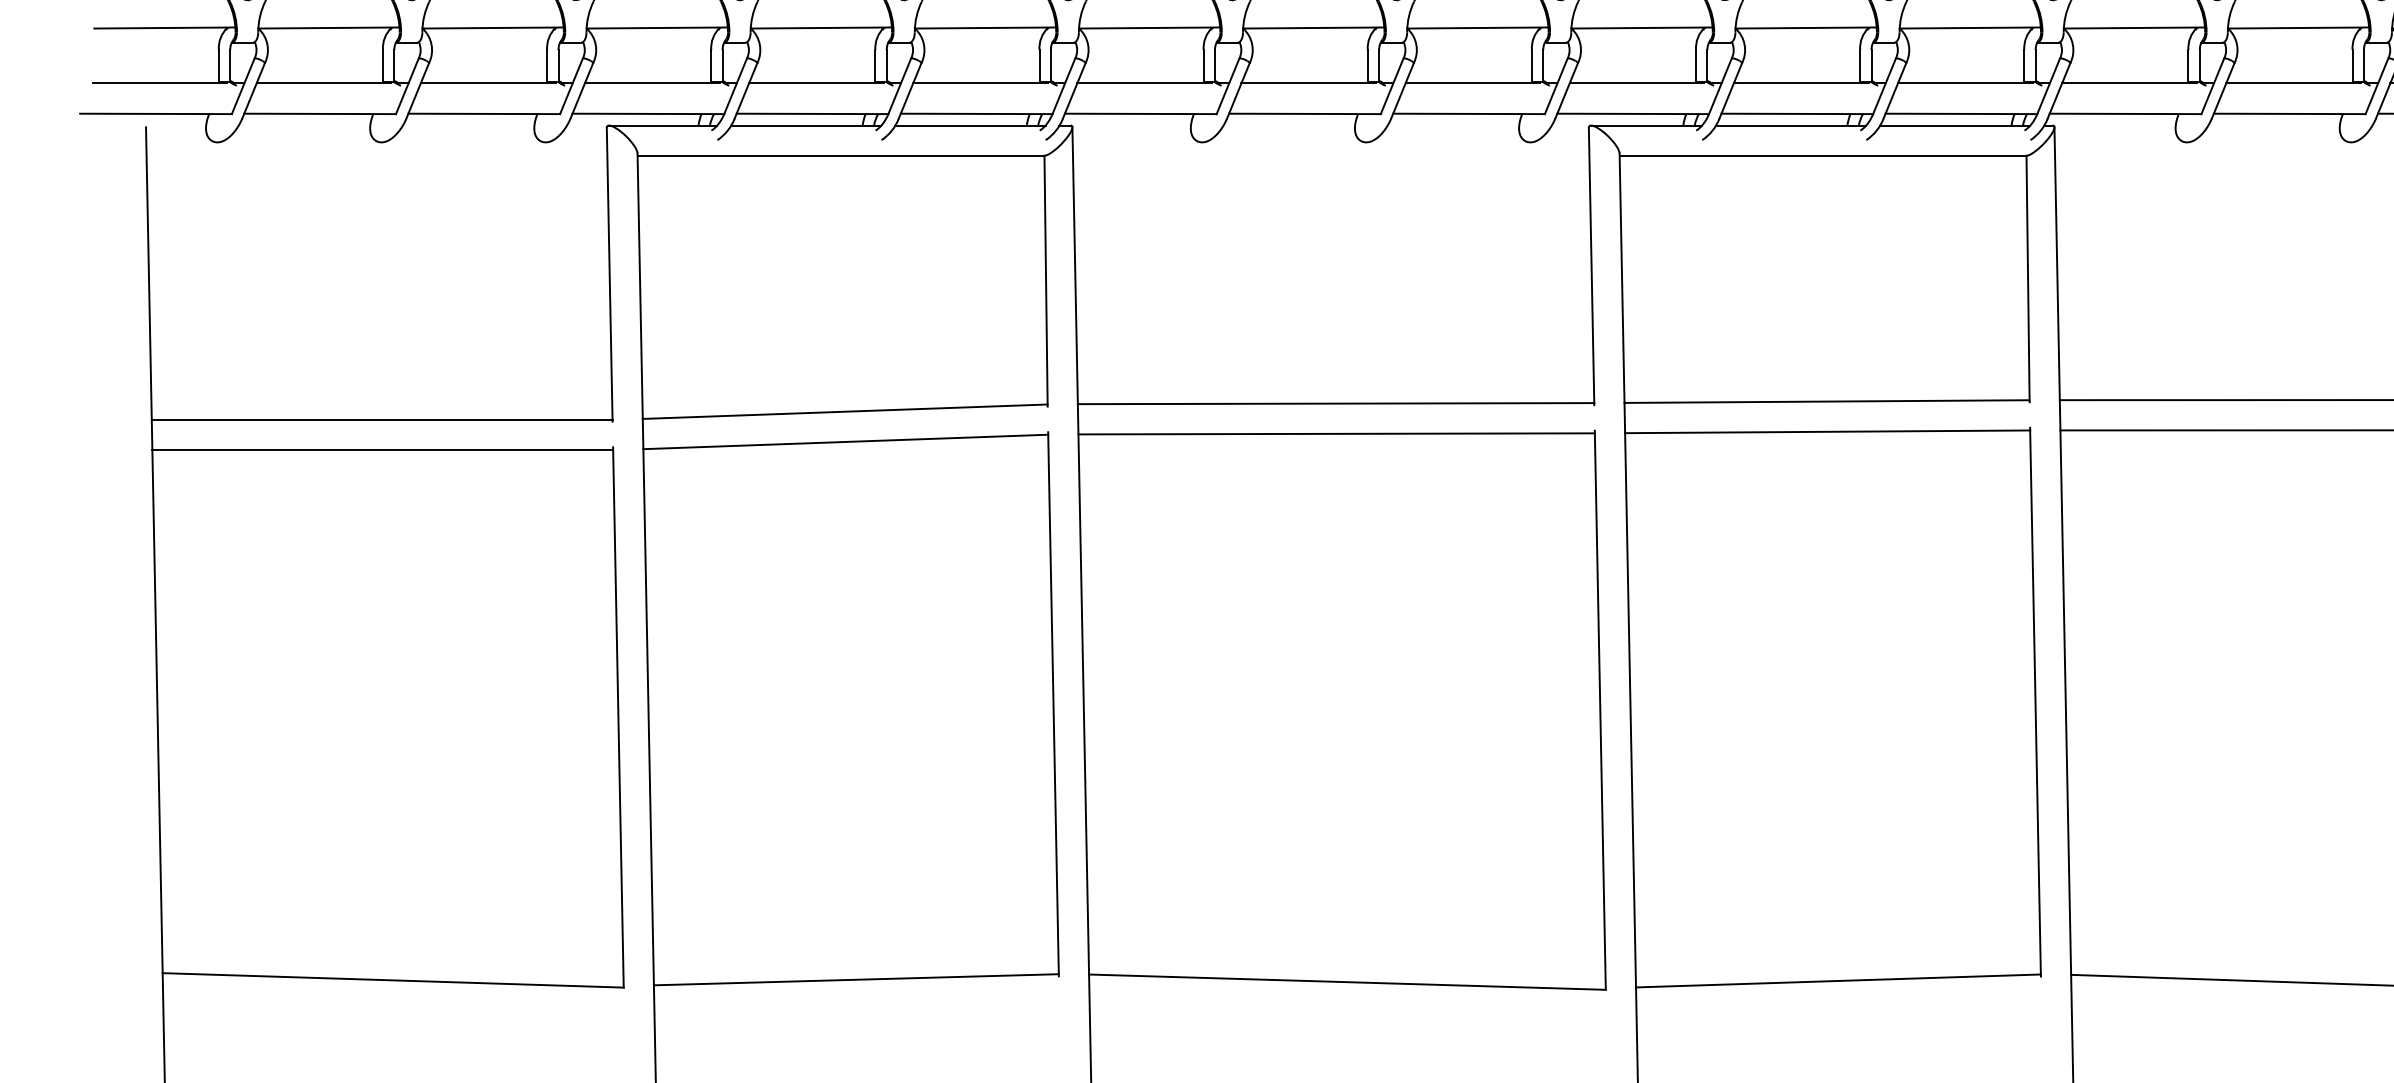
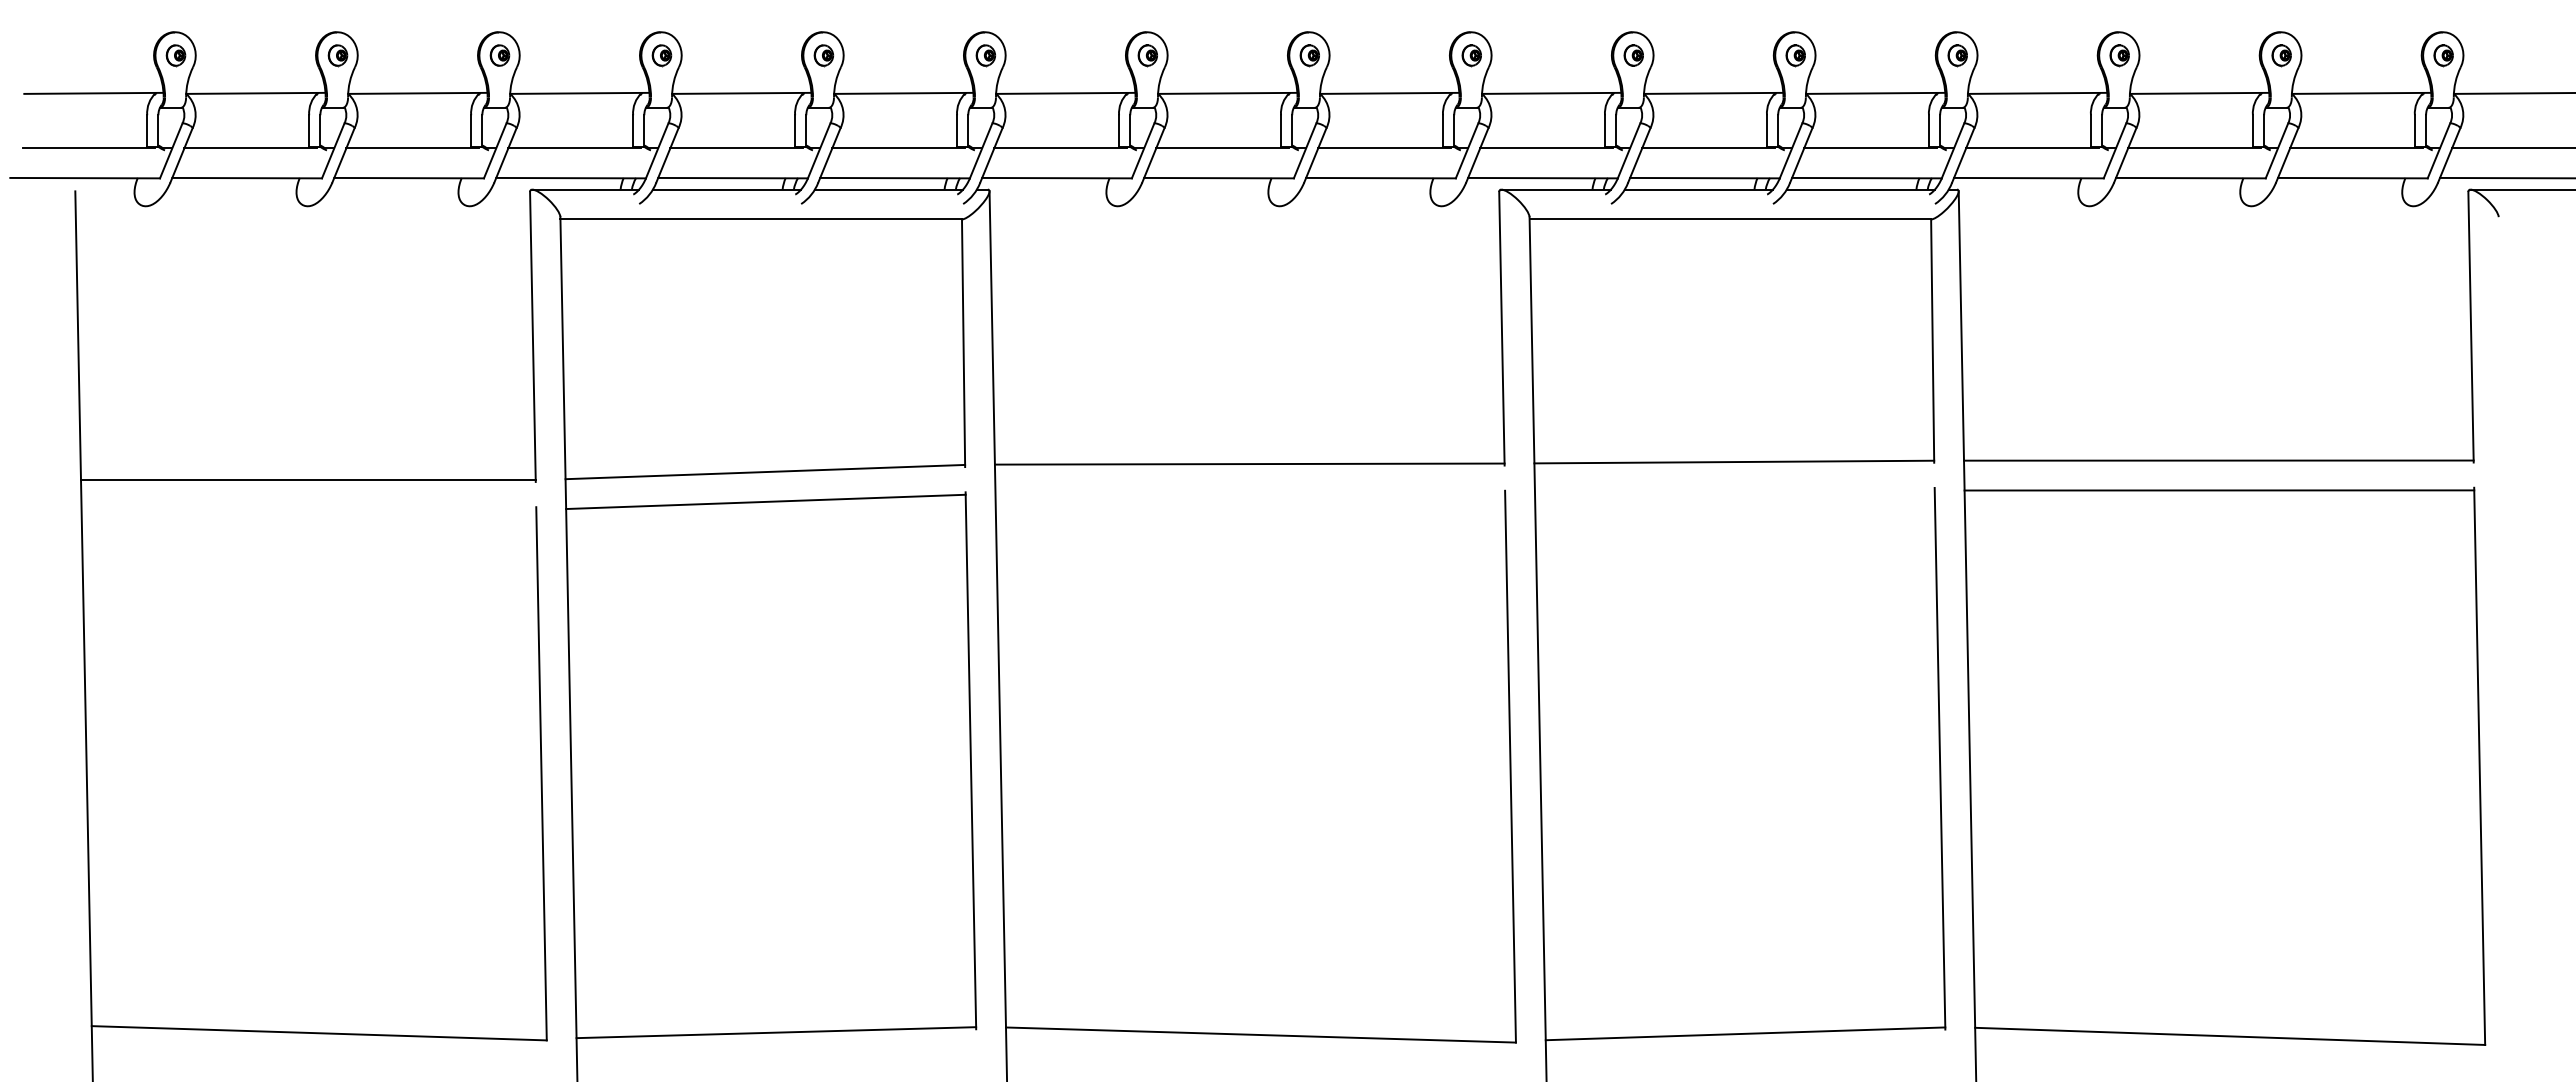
line: (1827, 431) -> (1734, 491), removed
line: (1336, 433) -> (1250, 493), removed
line: (382, 449) -> (308, 509), removed

